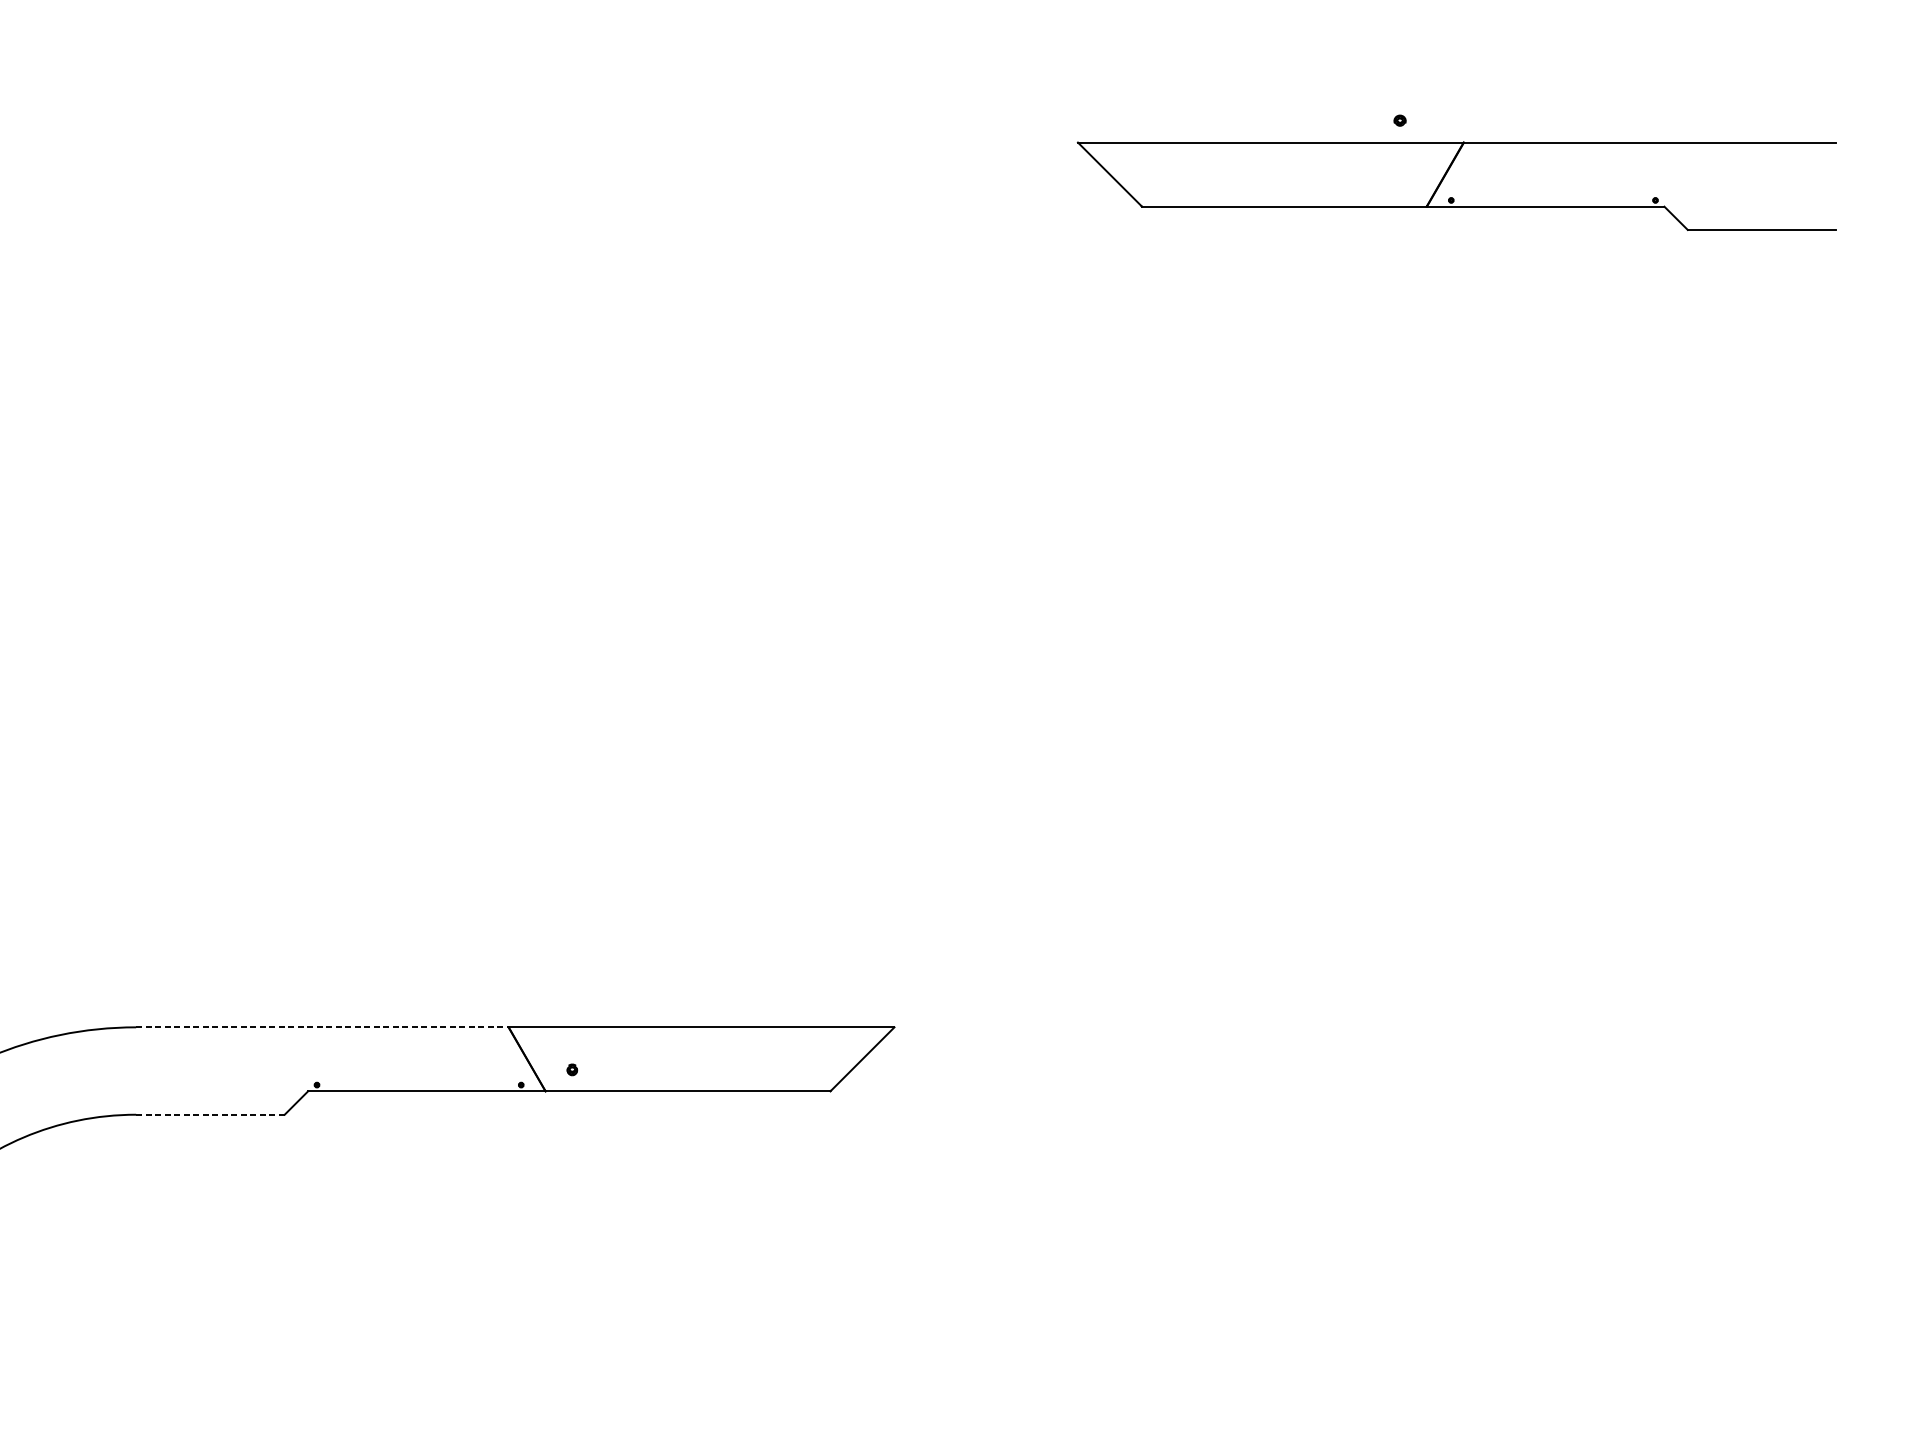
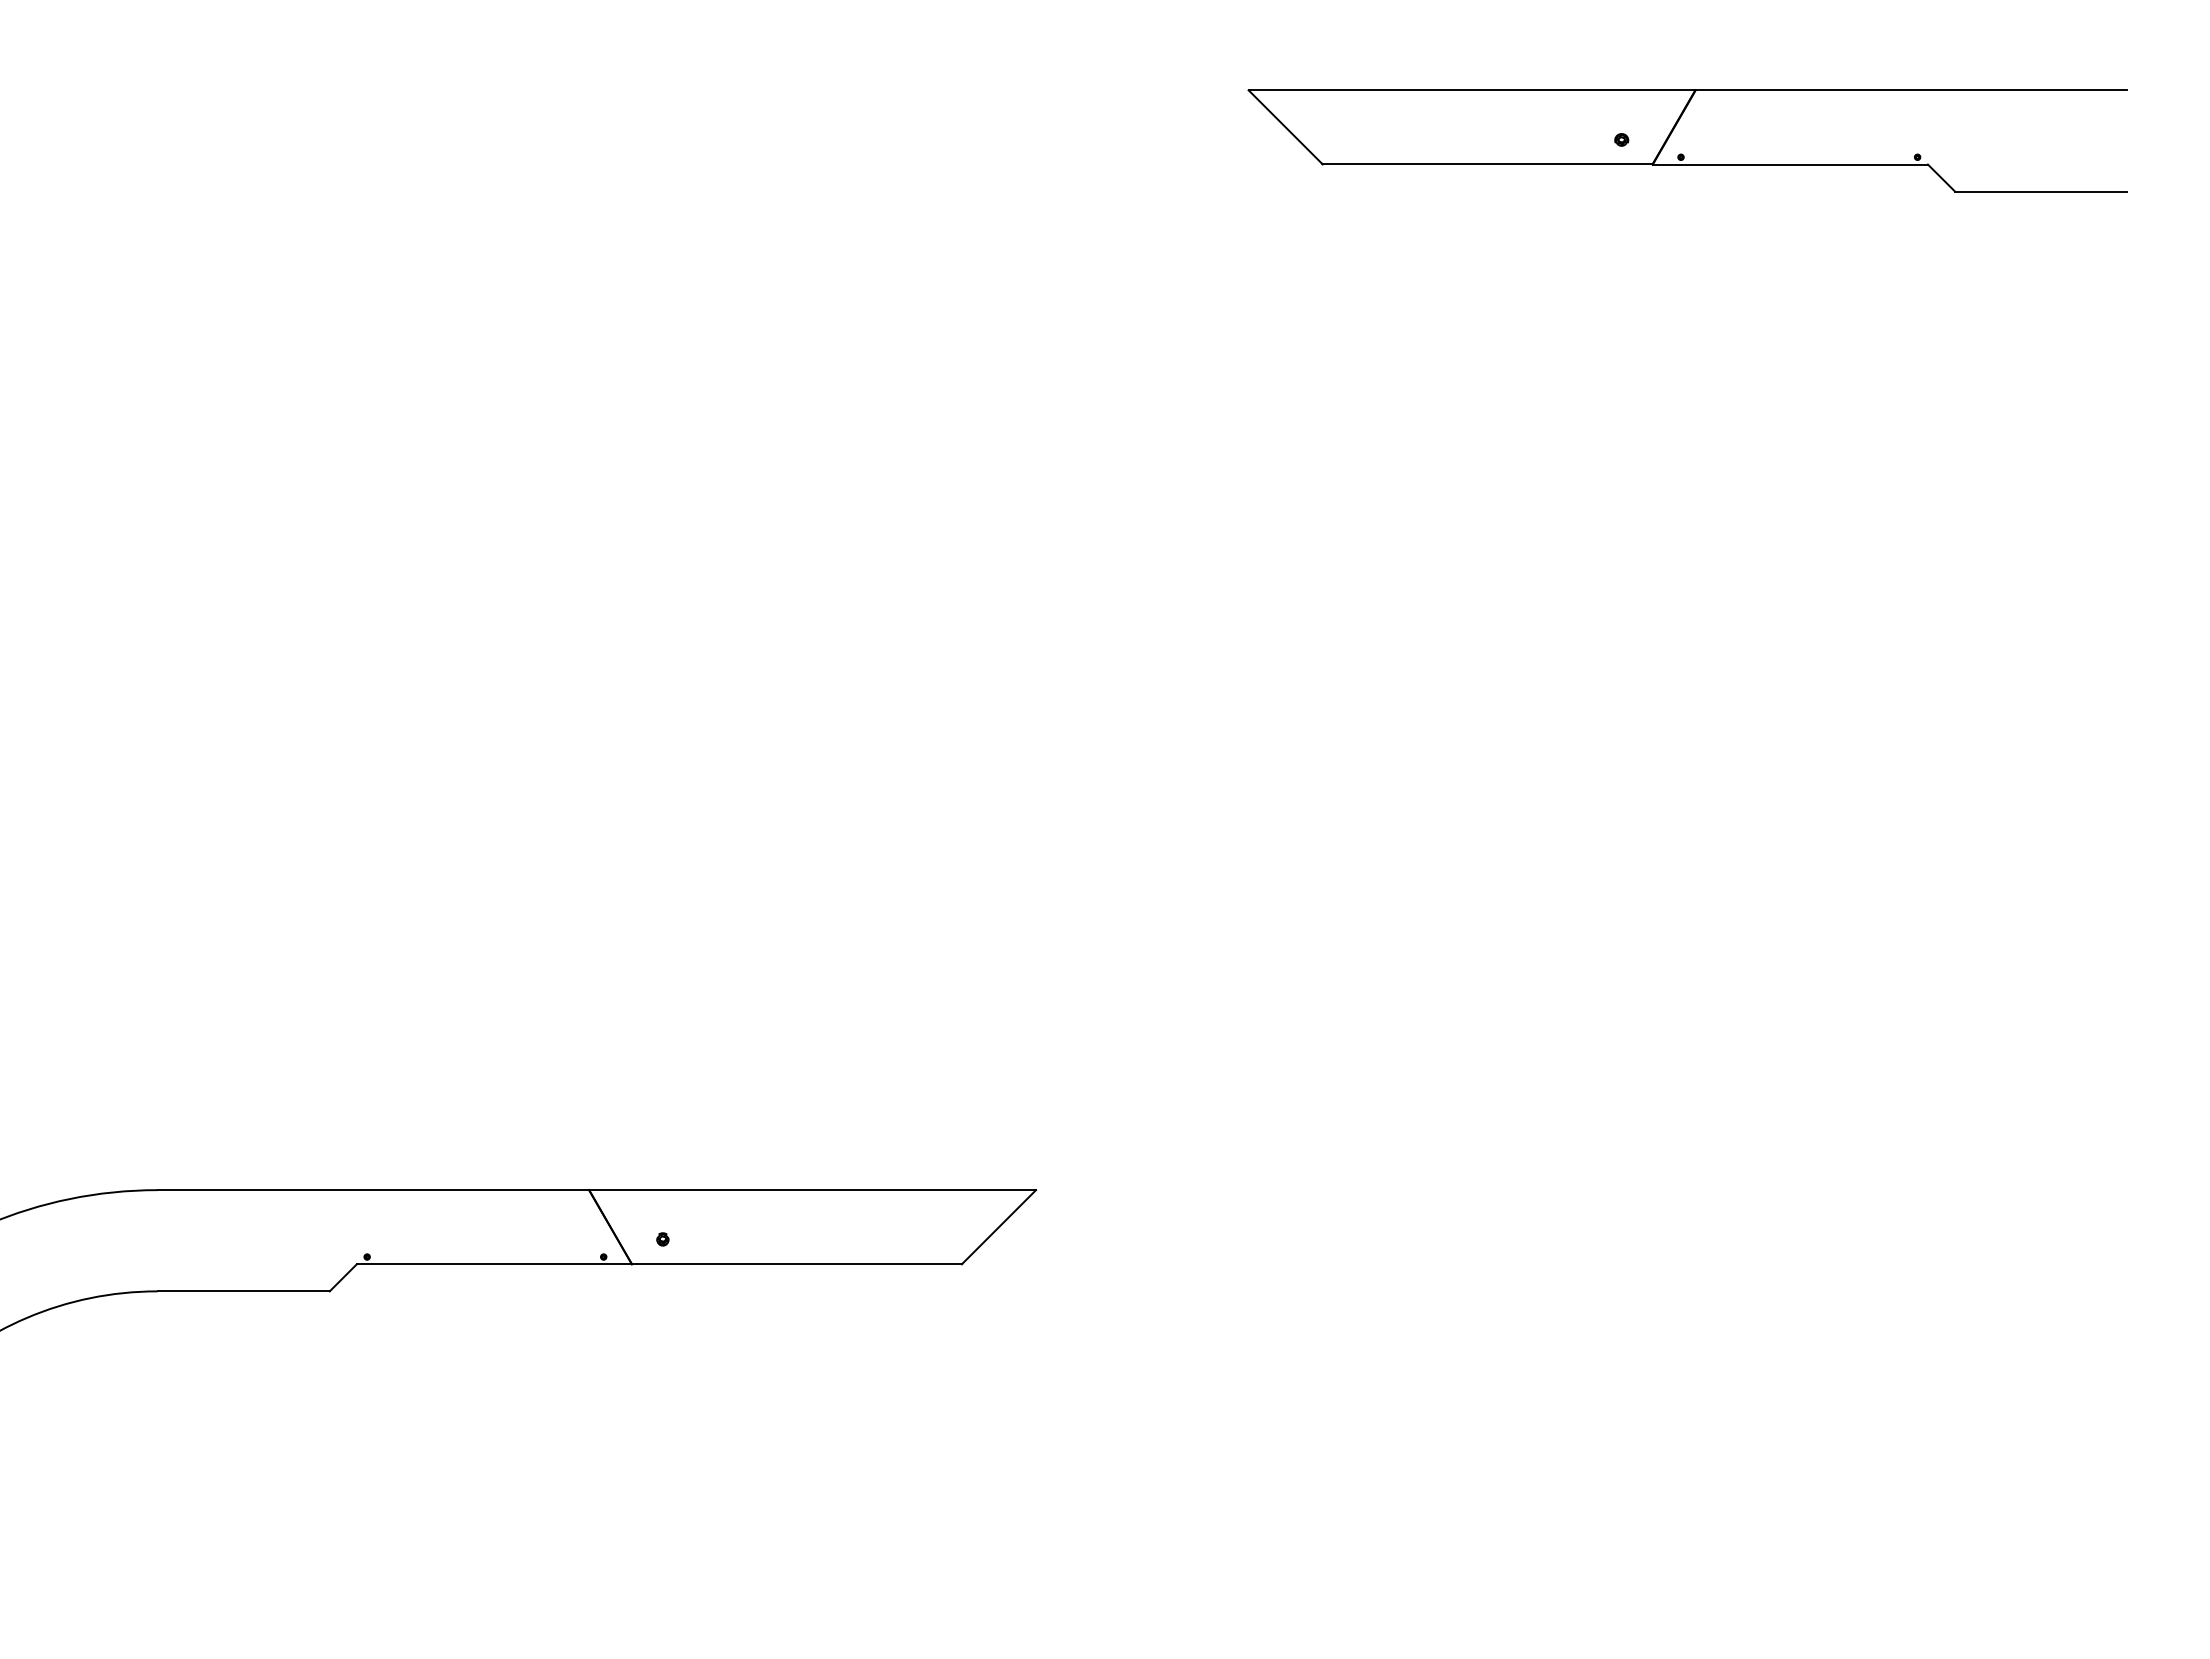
part: (1451, 197) -> (1681, 153), moved
line: (322, 1027) -> (373, 1190), dashed -> solid
line: (211, 1114) -> (244, 1291), dashed -> solid

